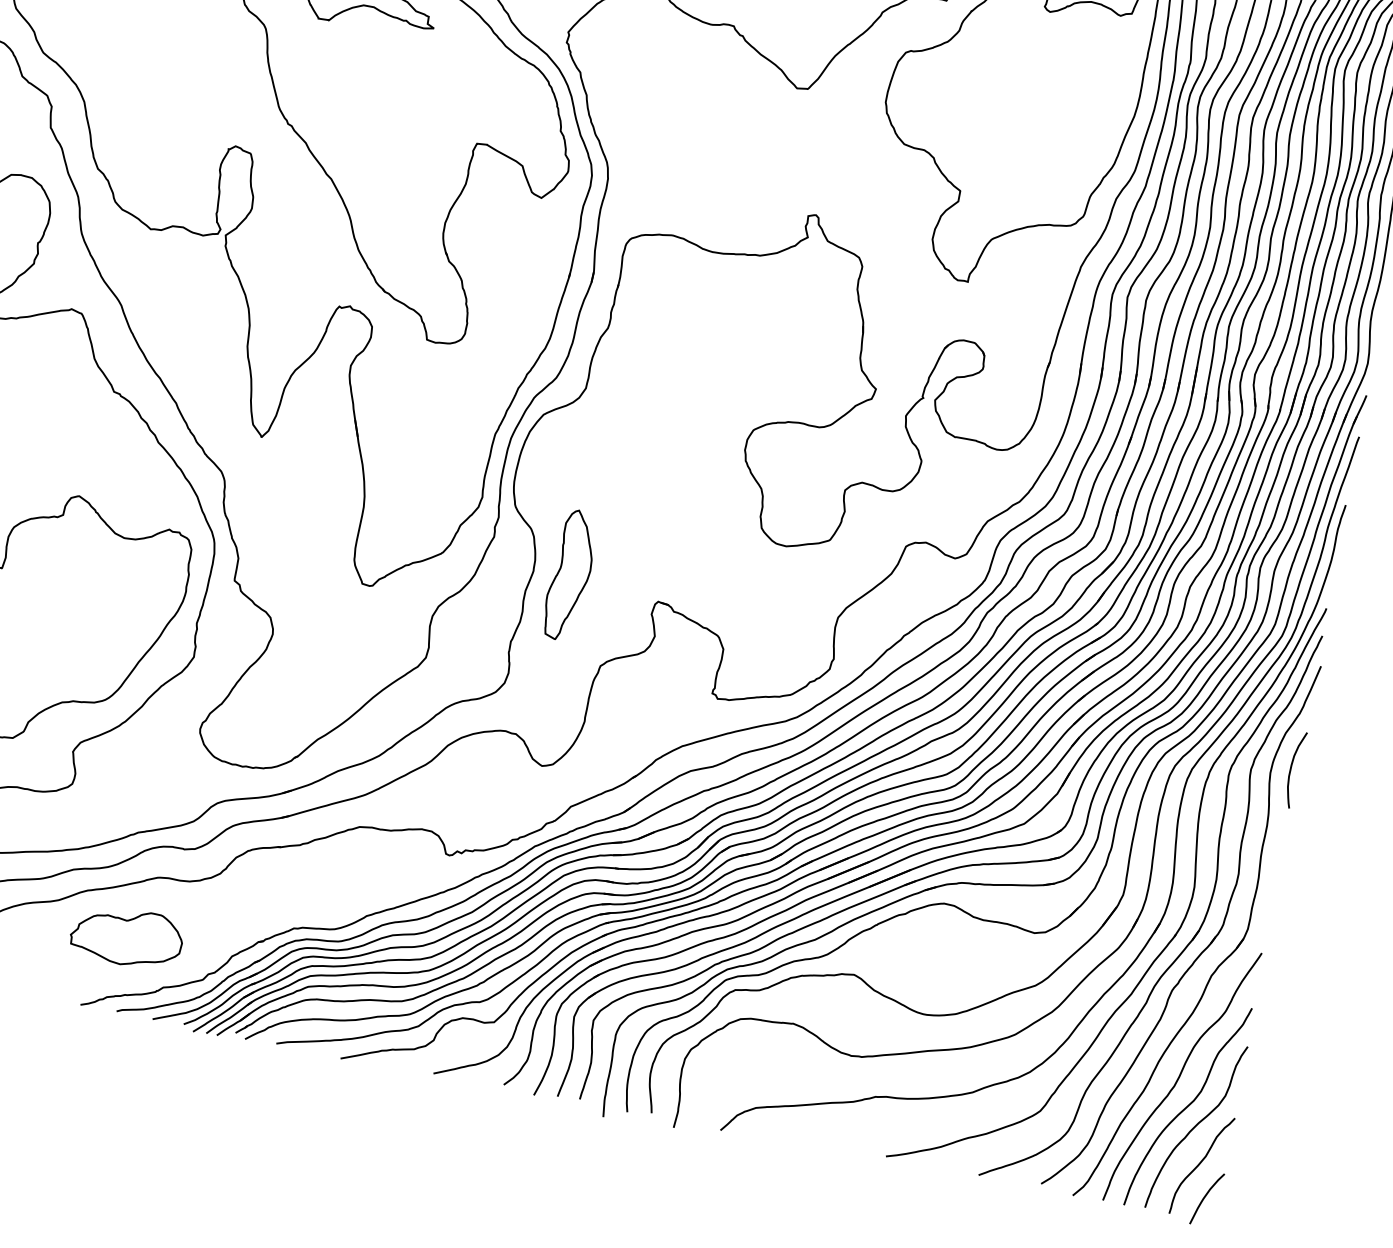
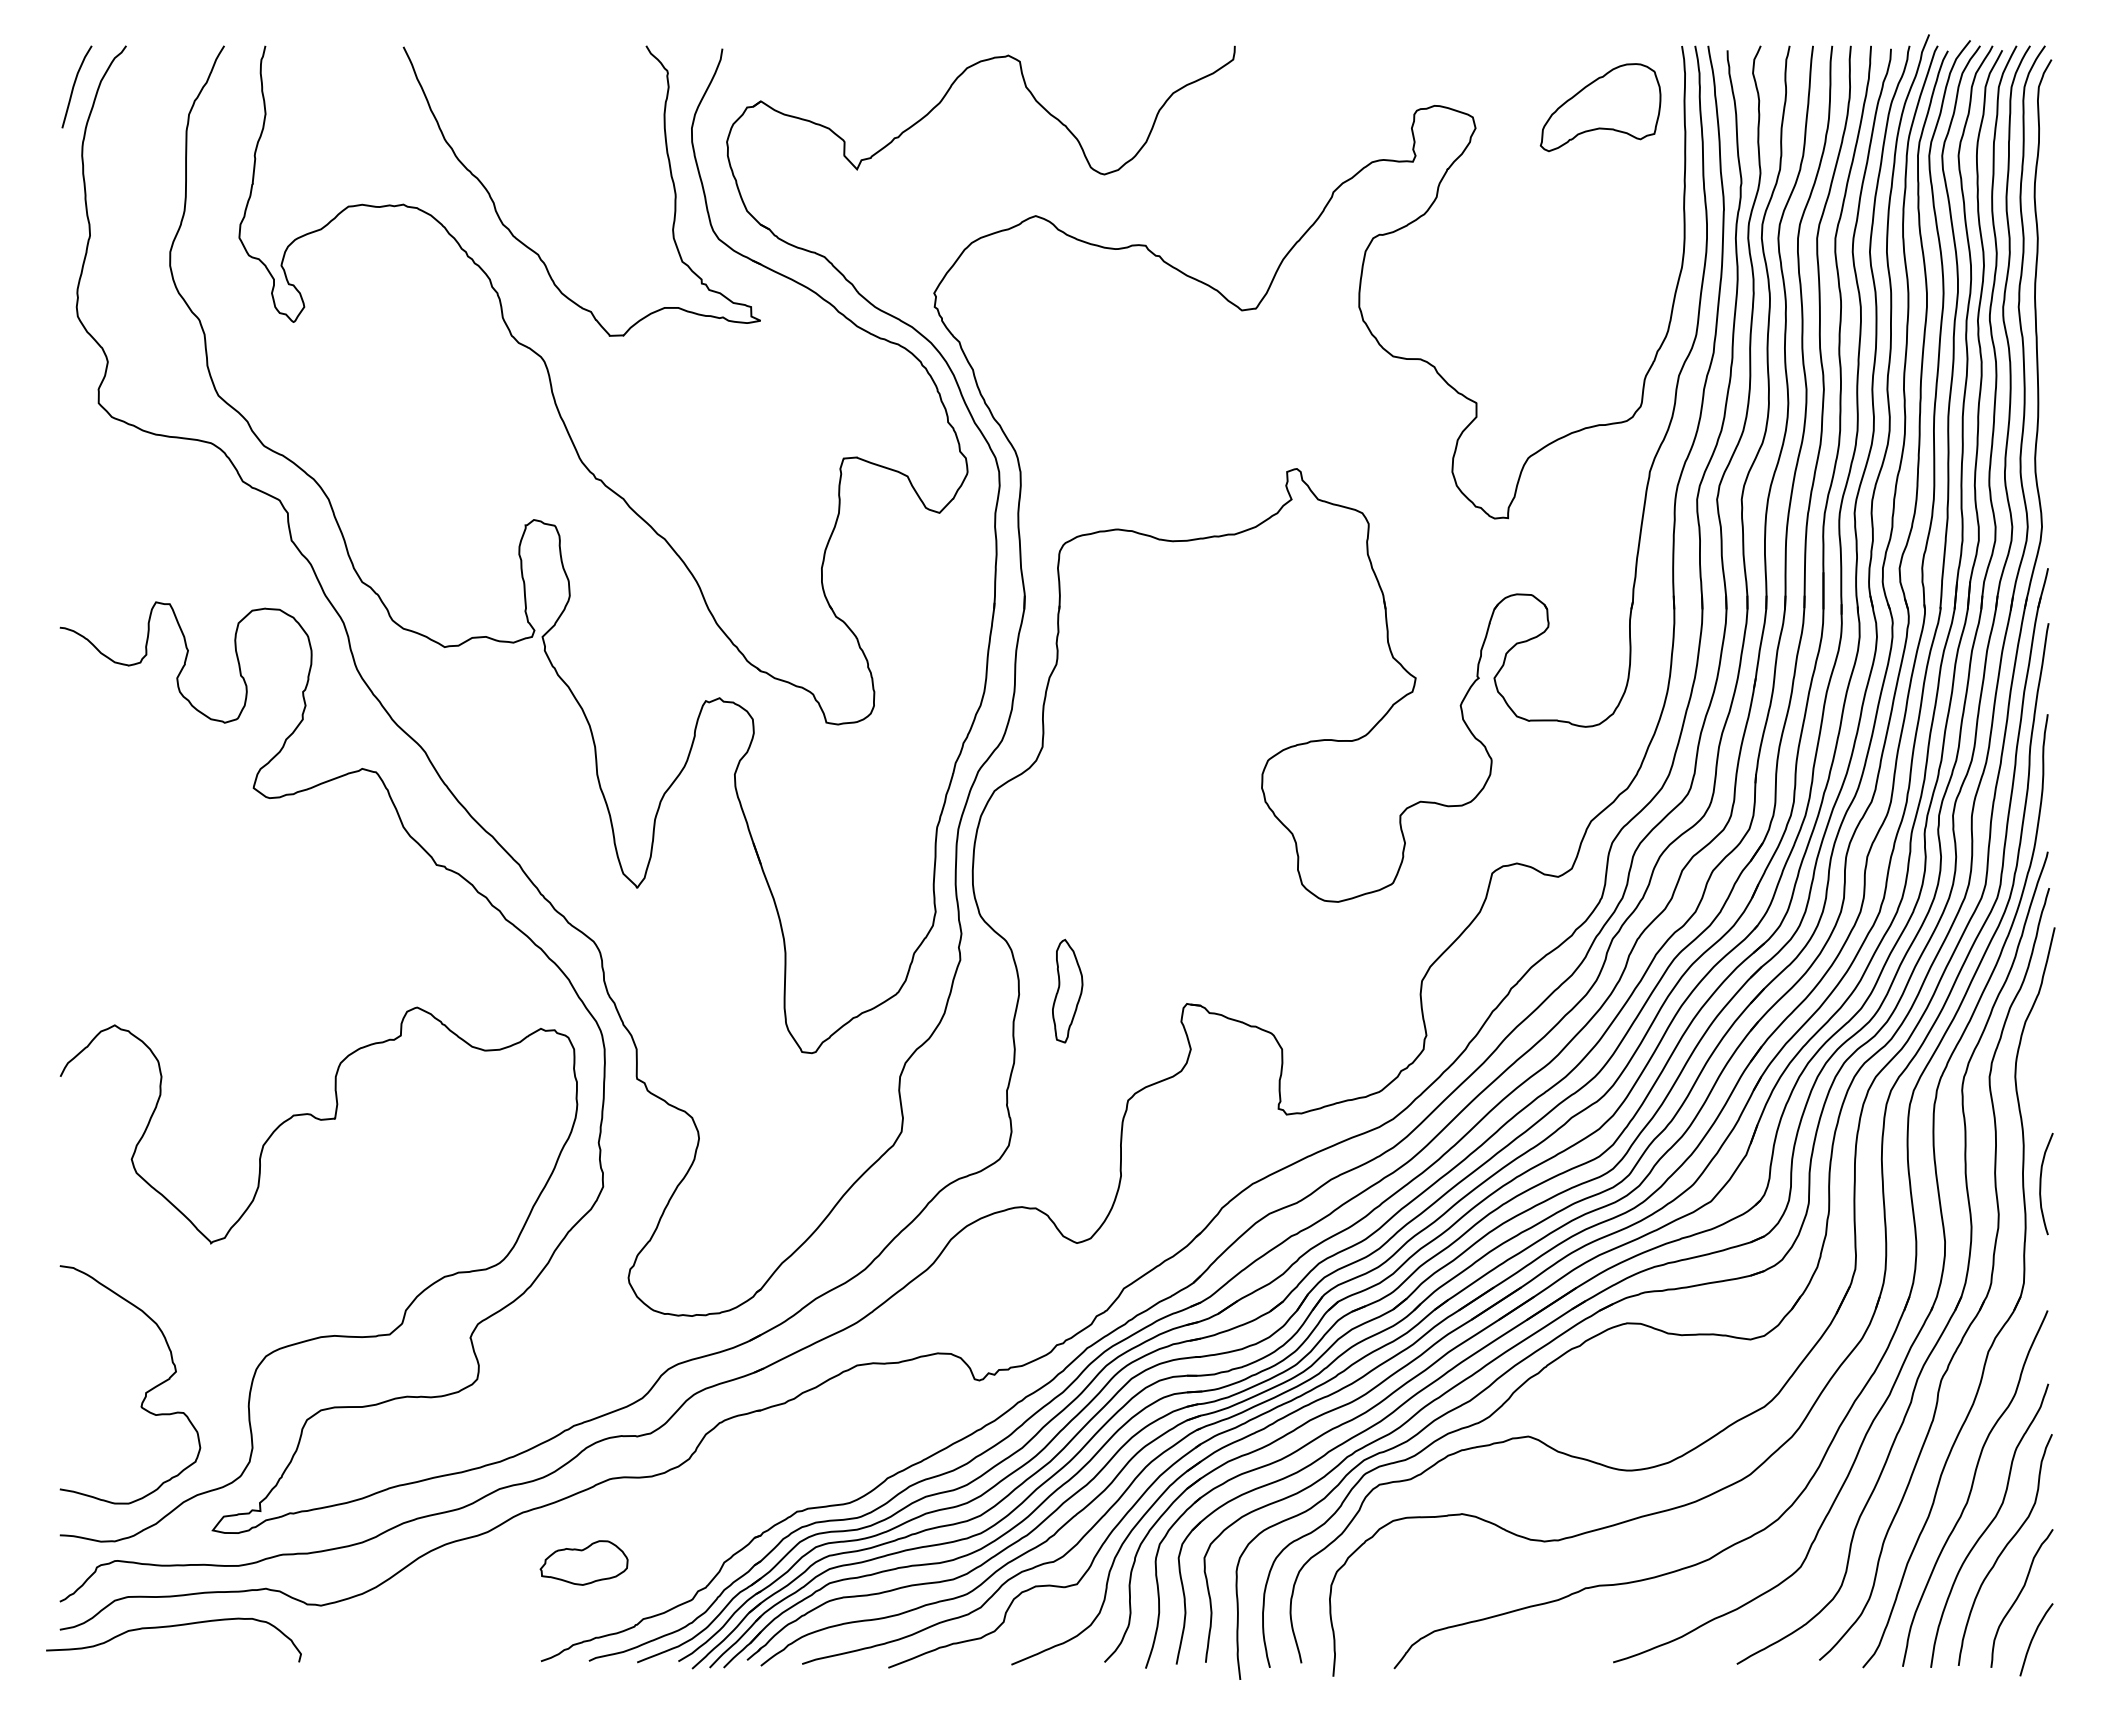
part: (570, 574) -> (1067, 990), size x0.6
curve: (1291, 768) -> (2041, 1183), moved
part: (126, 936) -> (583, 1562), size x0.6

